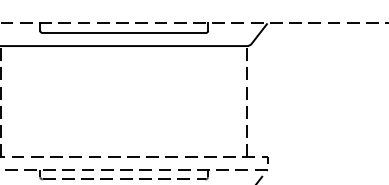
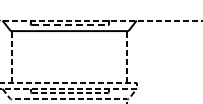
line: (125, 34) -> (70, 25), solid -> dashed

